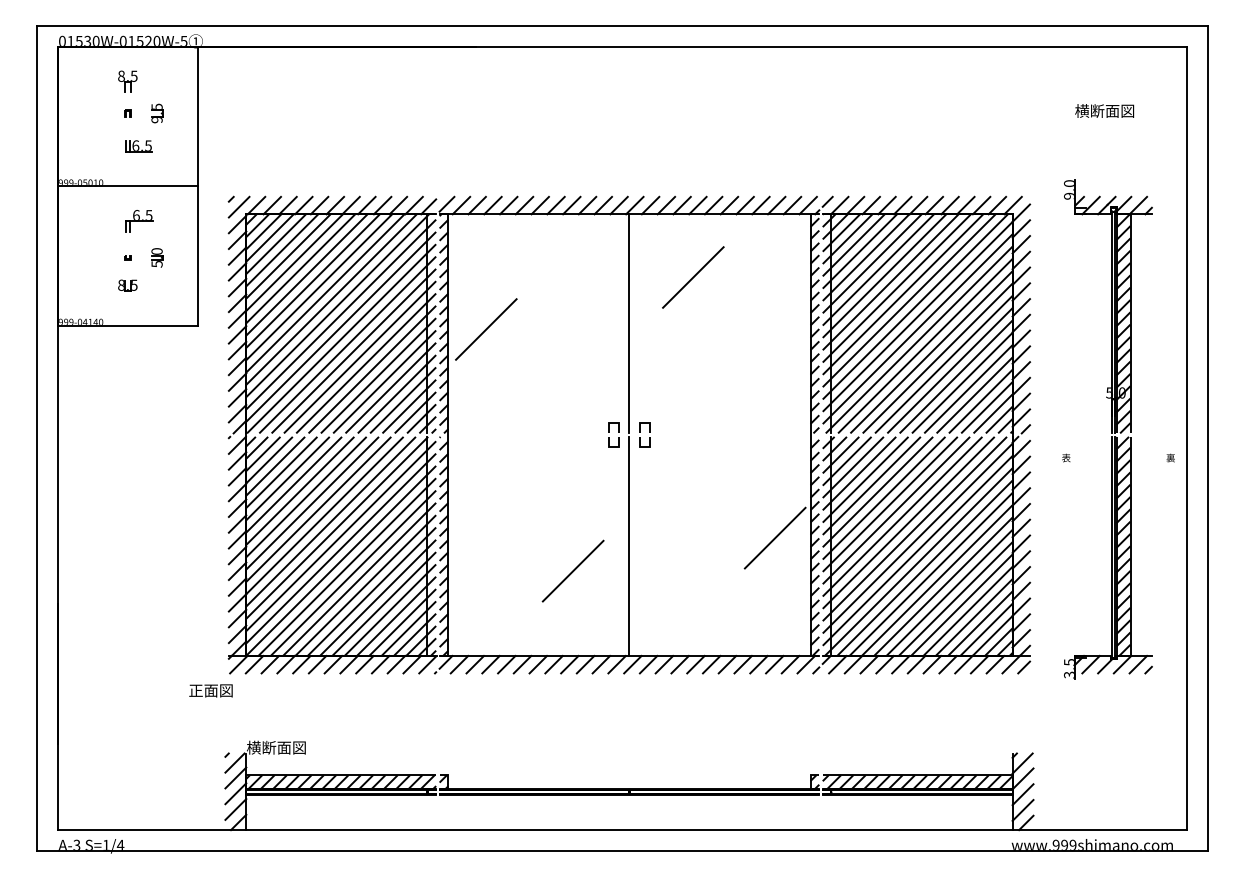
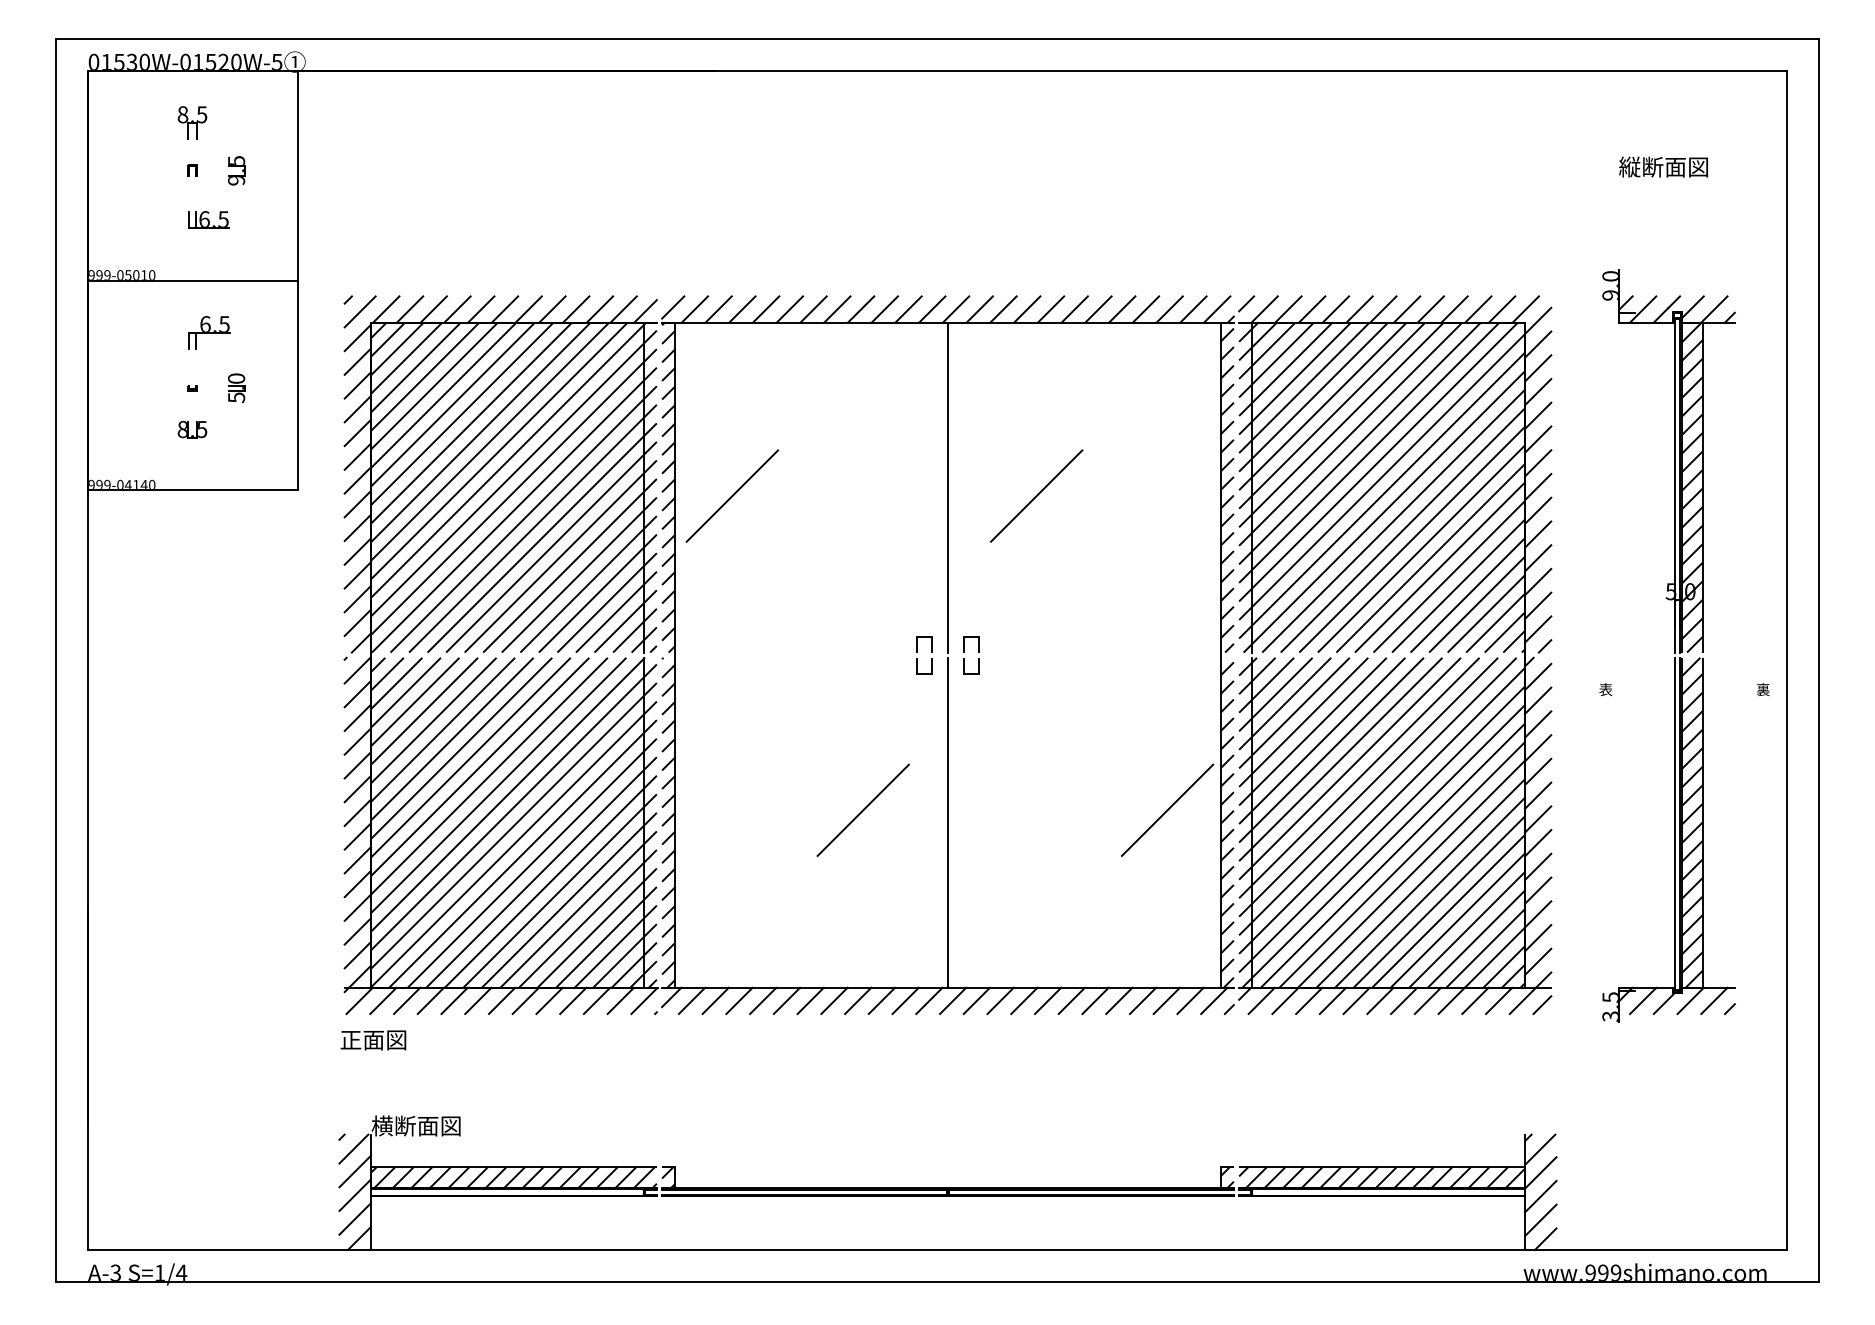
text: (1081, 110) -> (1628, 166), 横断面図 -> 縦断面図
line: (693, 277) -> (1036, 496), moved
line: (572, 570) -> (862, 809), moved
text: (210, 690) -> (372, 1039), moved

